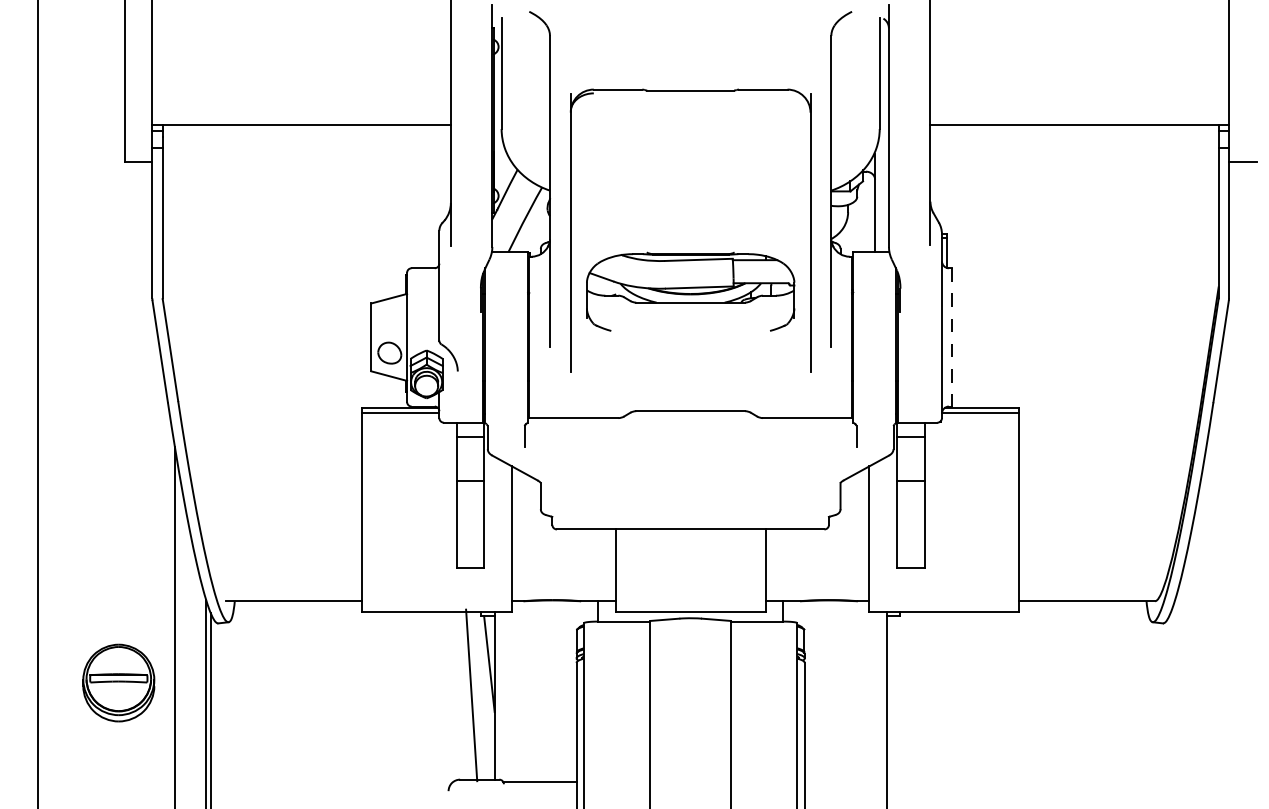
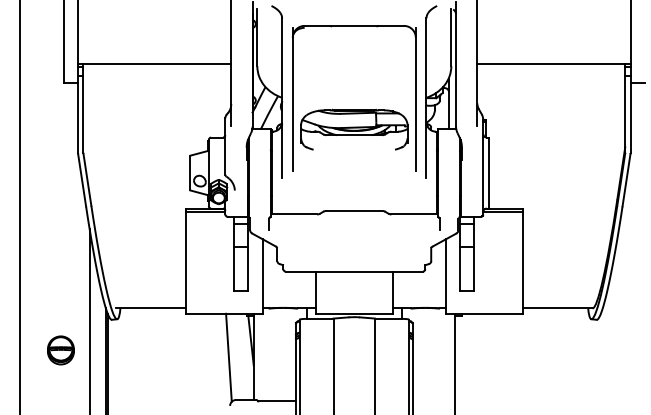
part: (691, 252) -> (354, 109), moved
line: (952, 338) -> (488, 173), dashed -> solid
part: (118, 683) -> (60, 350), size x0.71
line: (470, 694) -> (228, 357), moved

